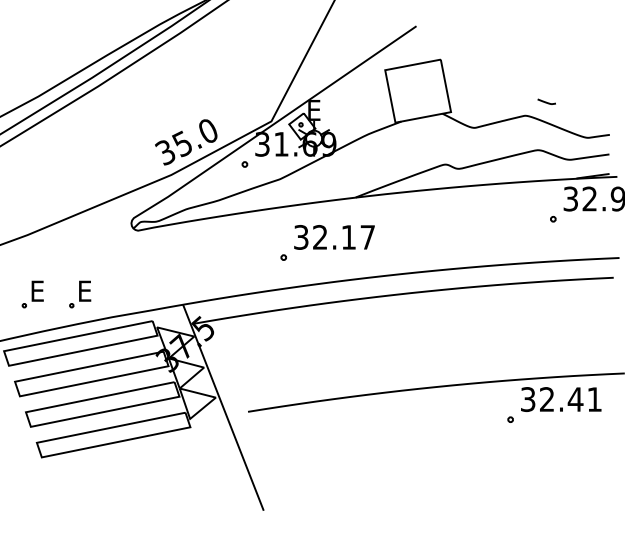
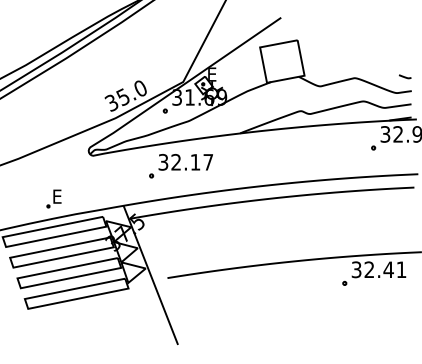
curve: (547, 101) -> (405, 76), moved
part: (326, 243) -> (180, 166), moved
part: (31, 293) -> (21, 198), removed

